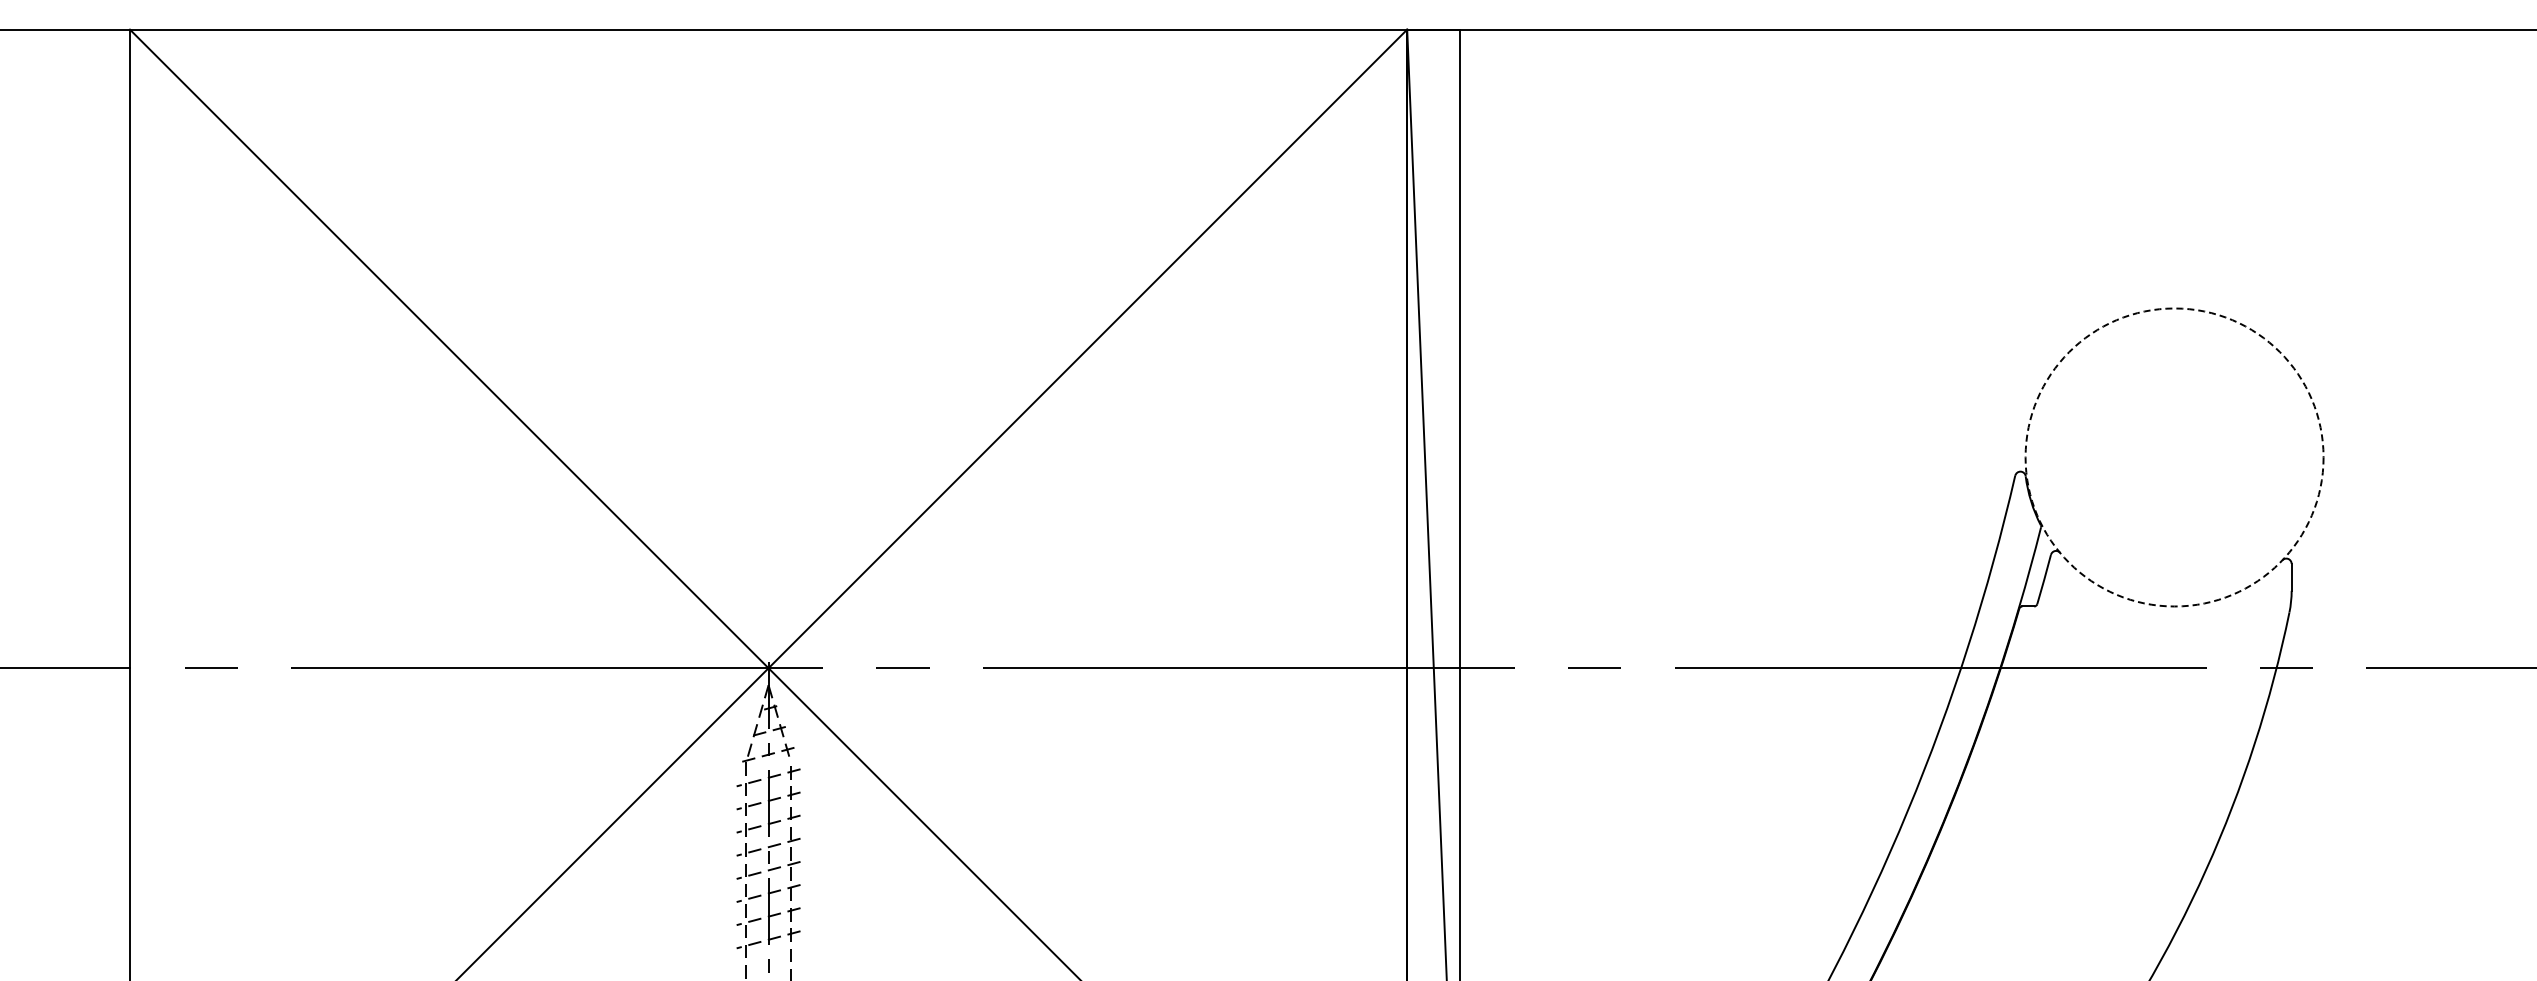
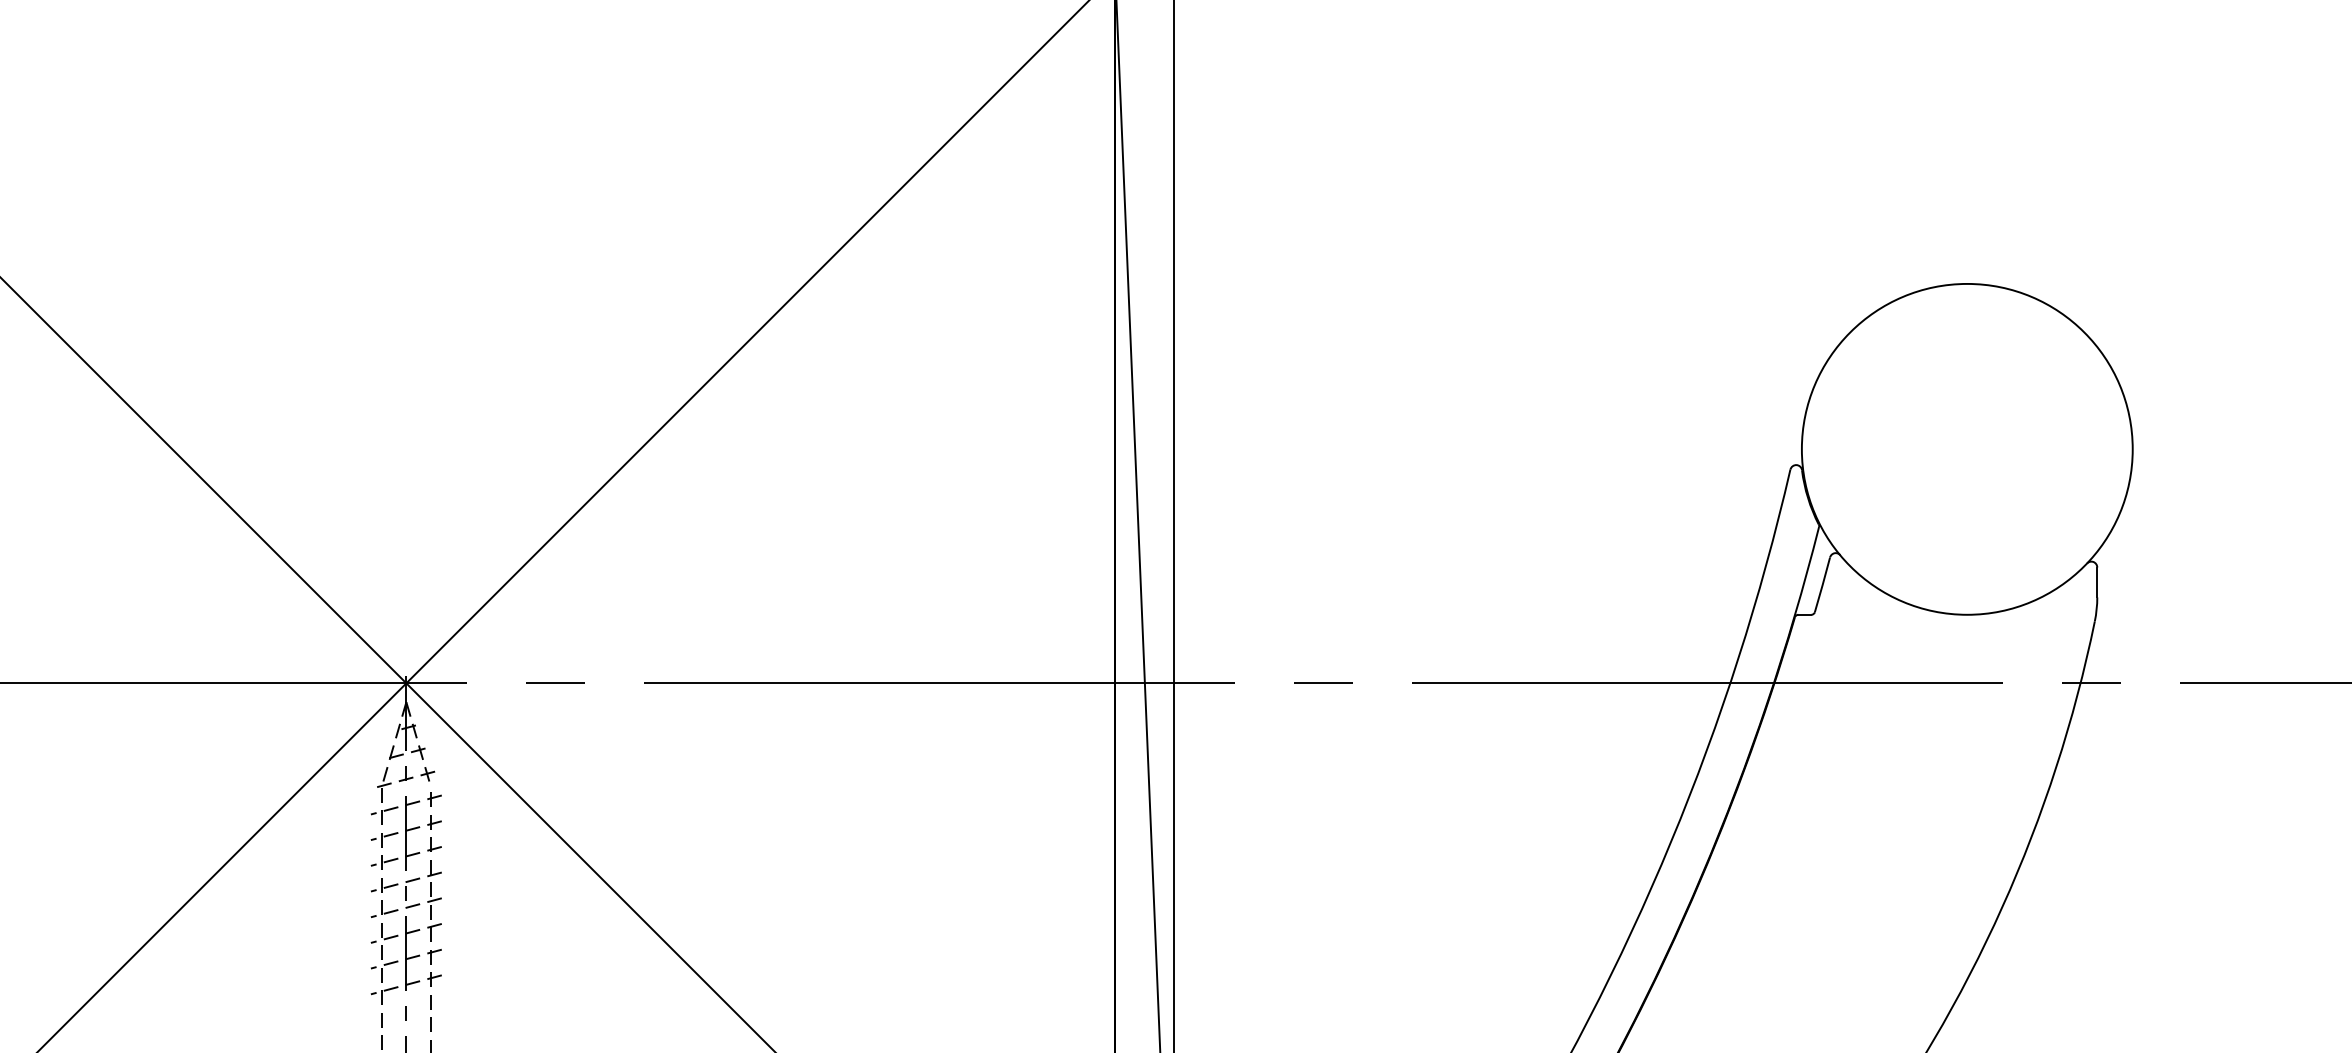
circle: (2174, 457) -> (1967, 449), dashed -> solid

